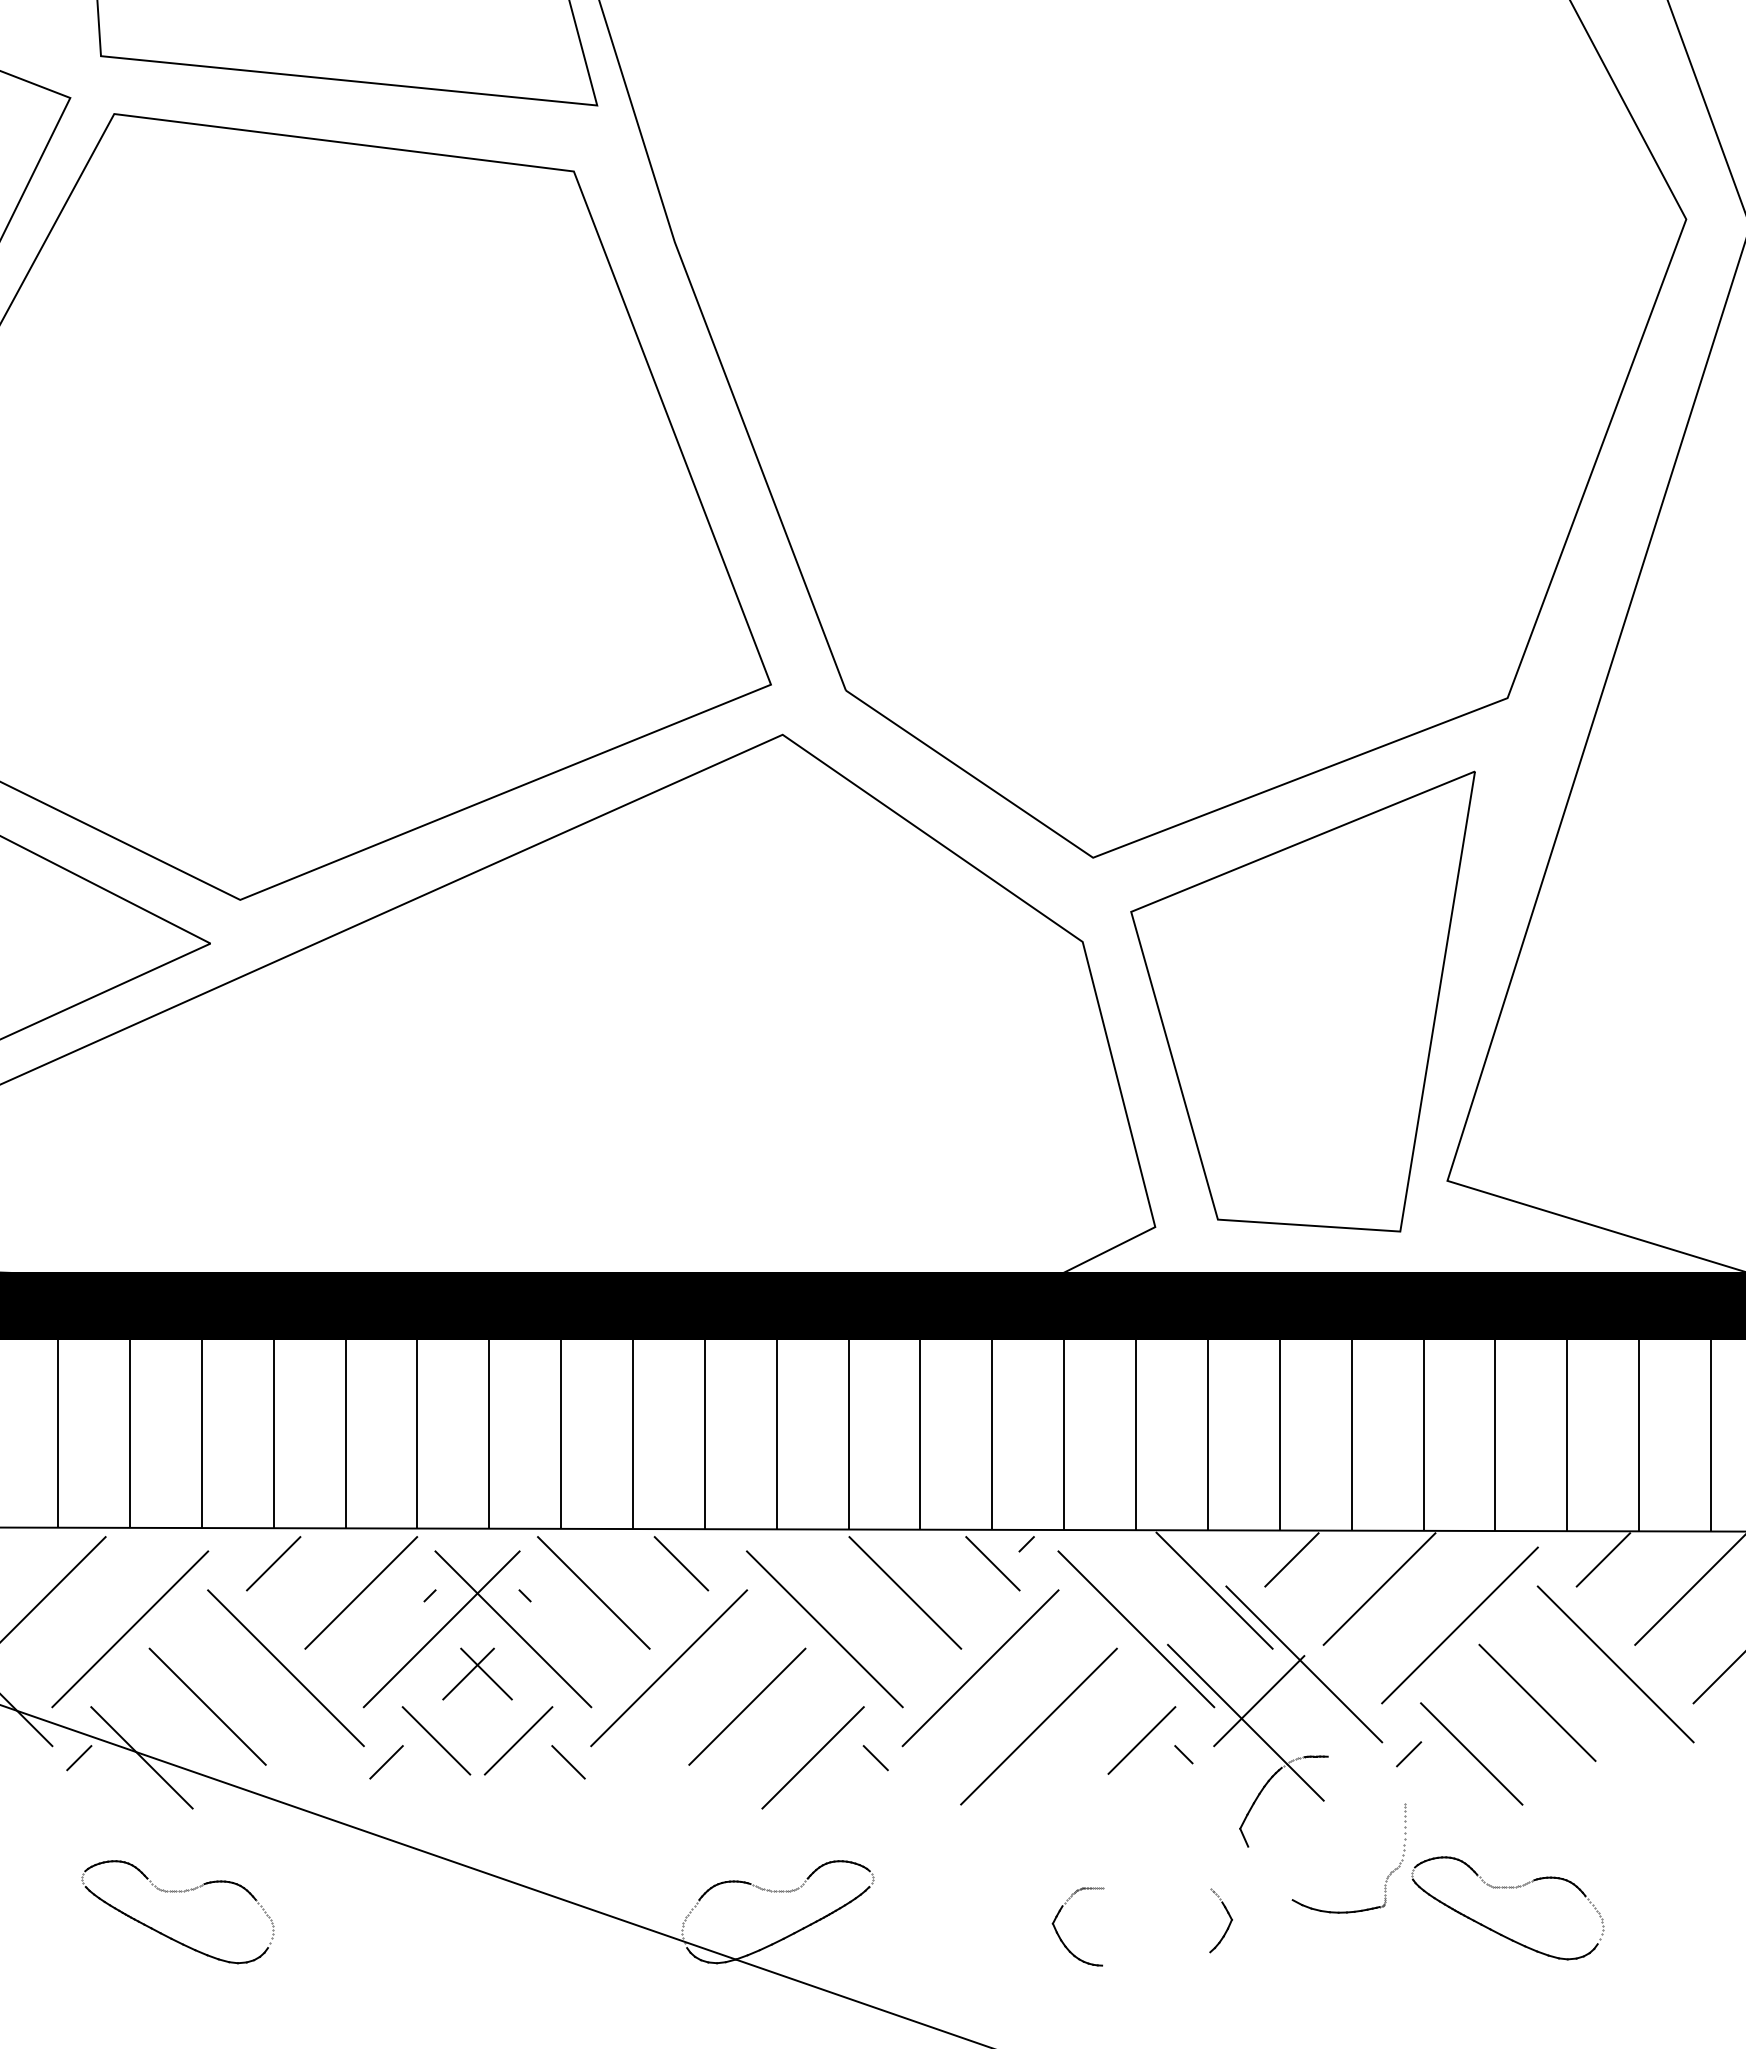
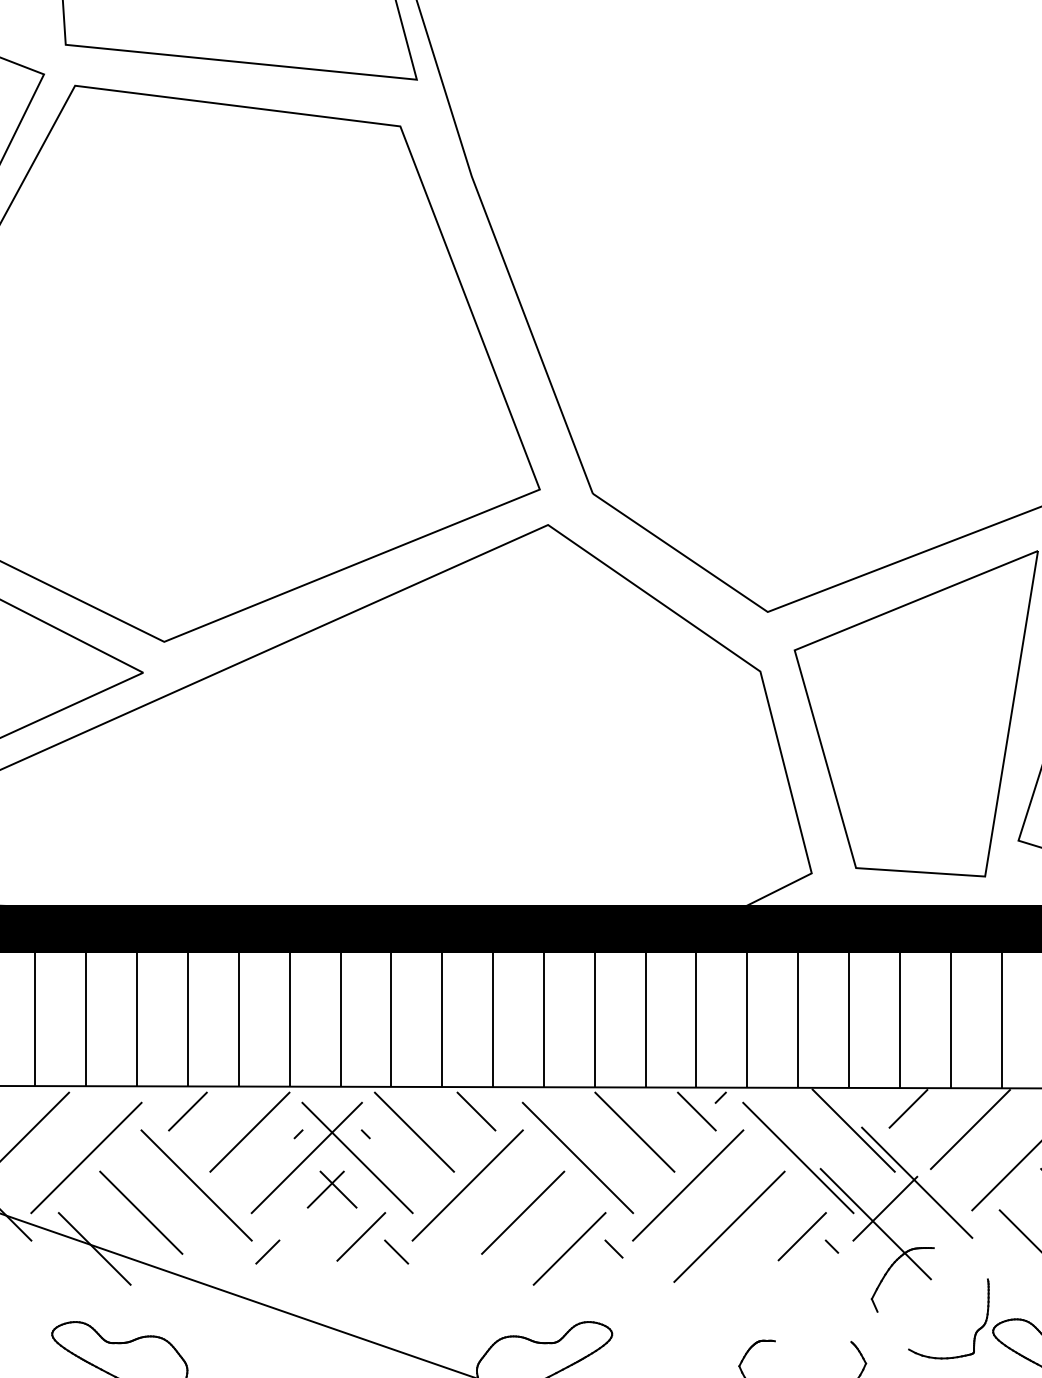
line: (436, 1740) -> (303, 1236), removed
line: (1409, 1754) -> (991, 1246), removed
line: (79, 1758) -> (50, 1249), removed

